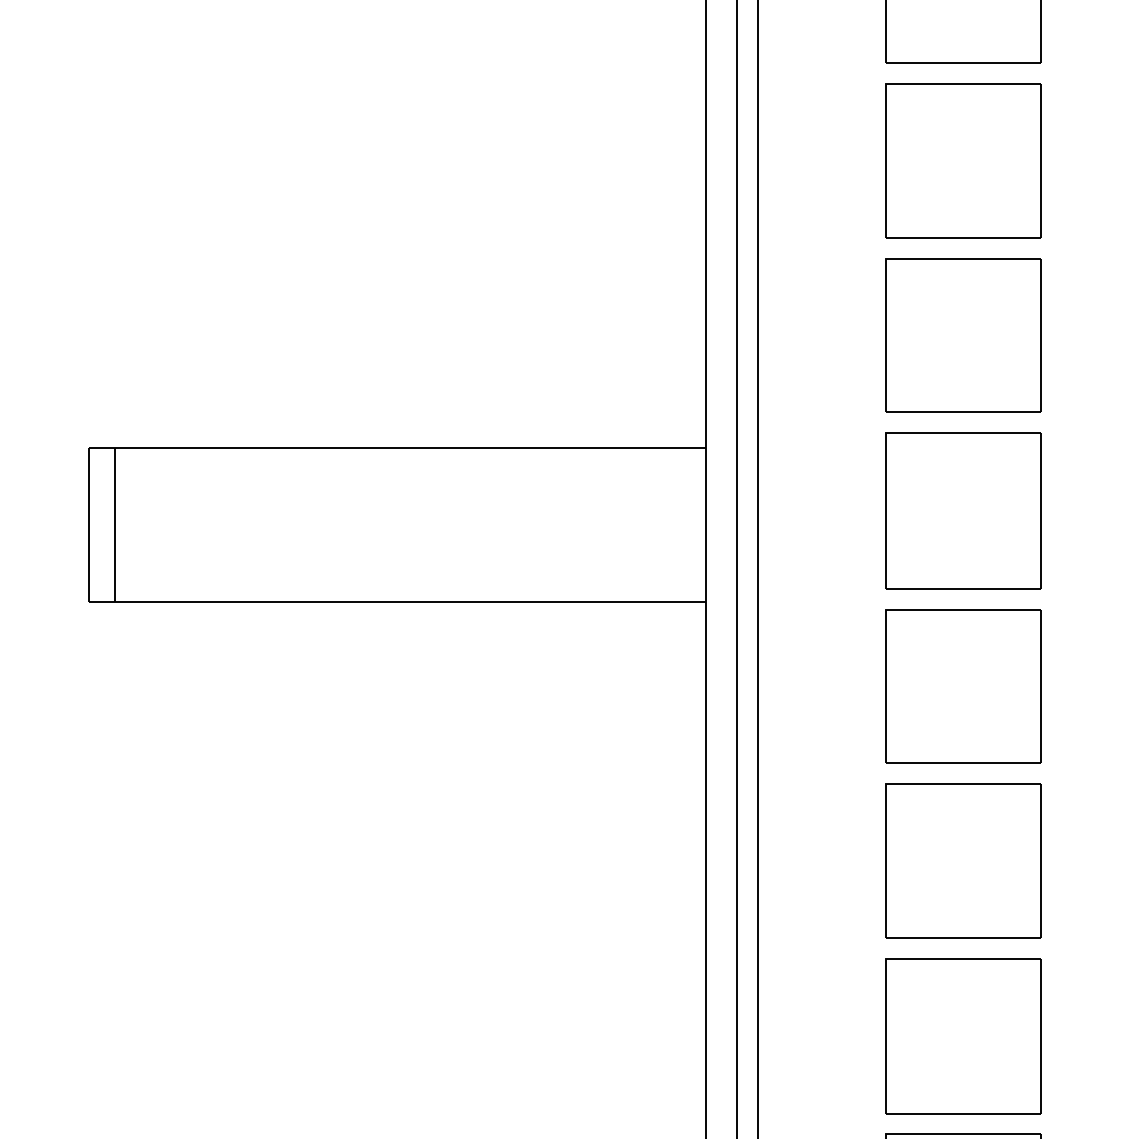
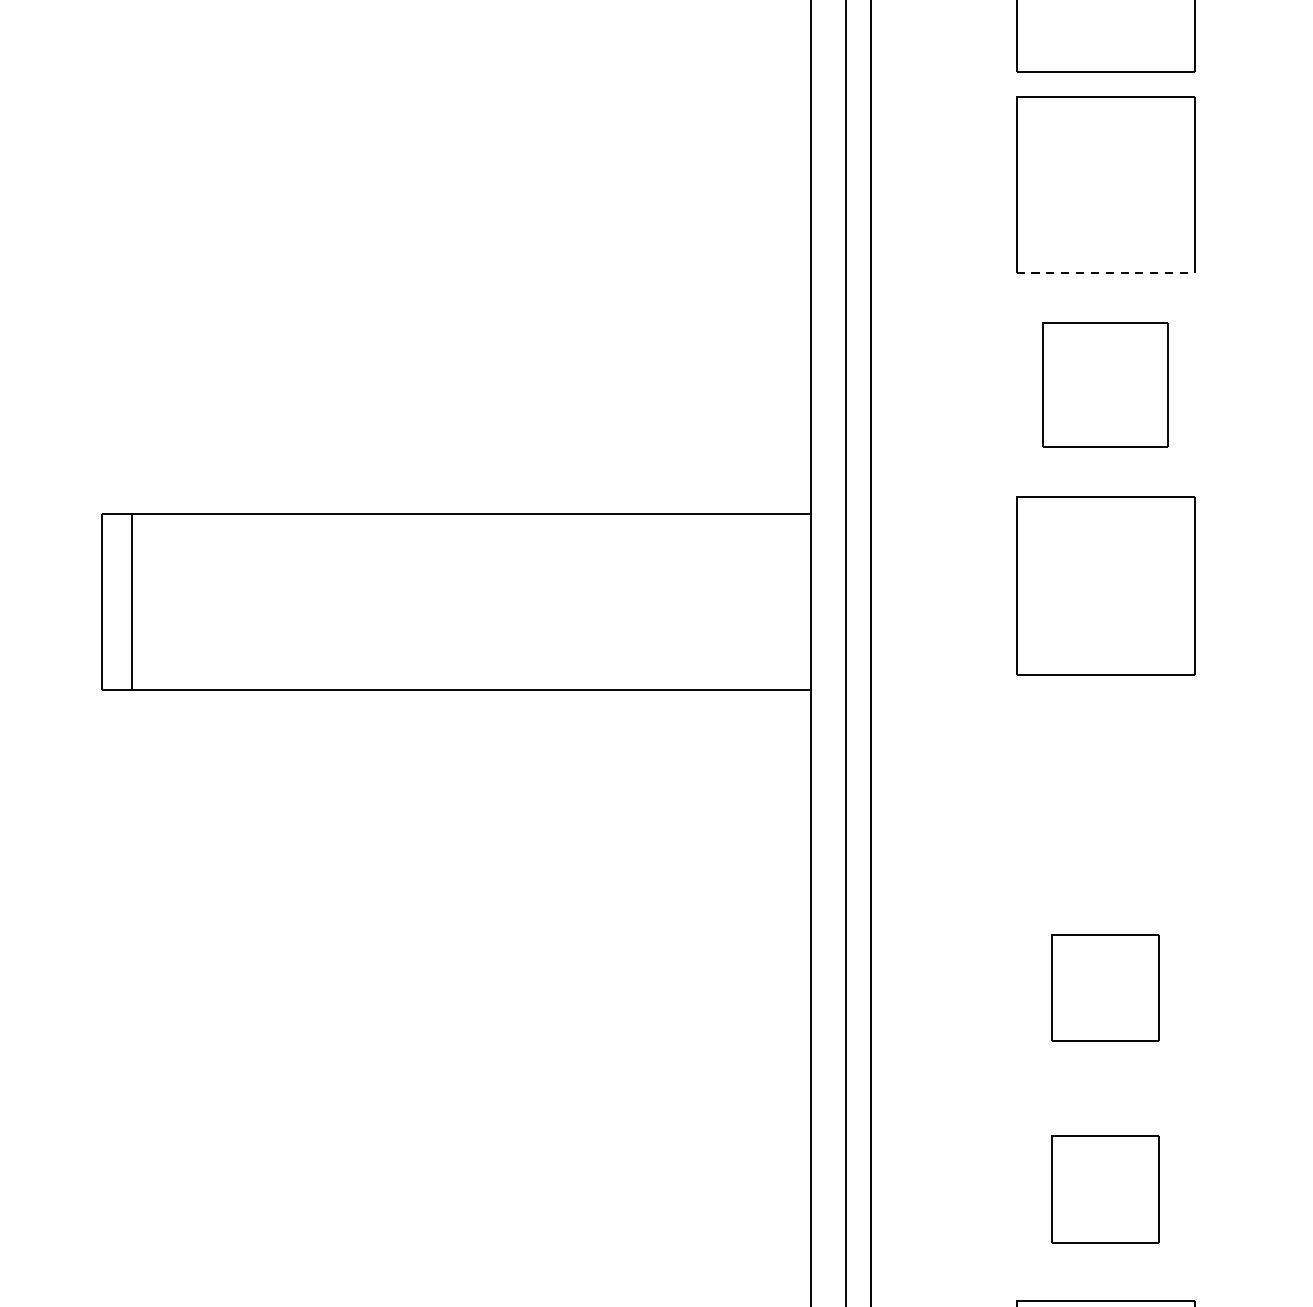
line: (963, 237) -> (1105, 272), solid -> dashed
part: (963, 335) -> (1105, 384), size x0.7
part: (963, 686) -> (1105, 787), removed
part: (963, 860) -> (1105, 987), size x0.6
part: (963, 1036) -> (1105, 1189), size x0.6

